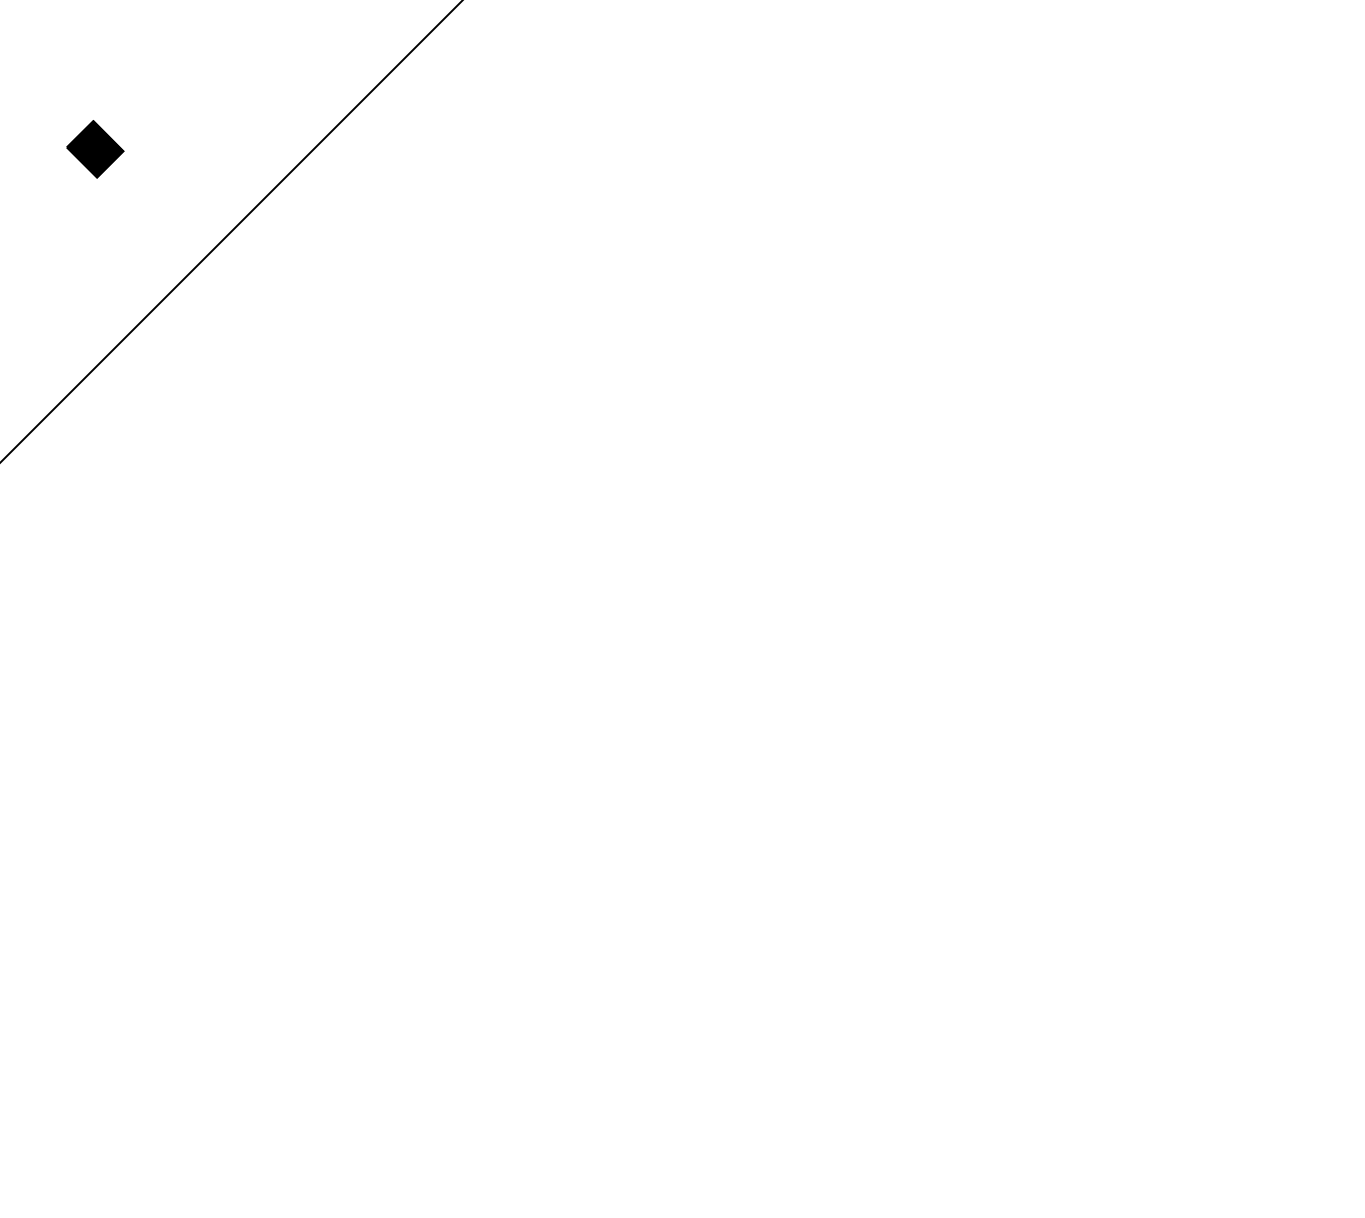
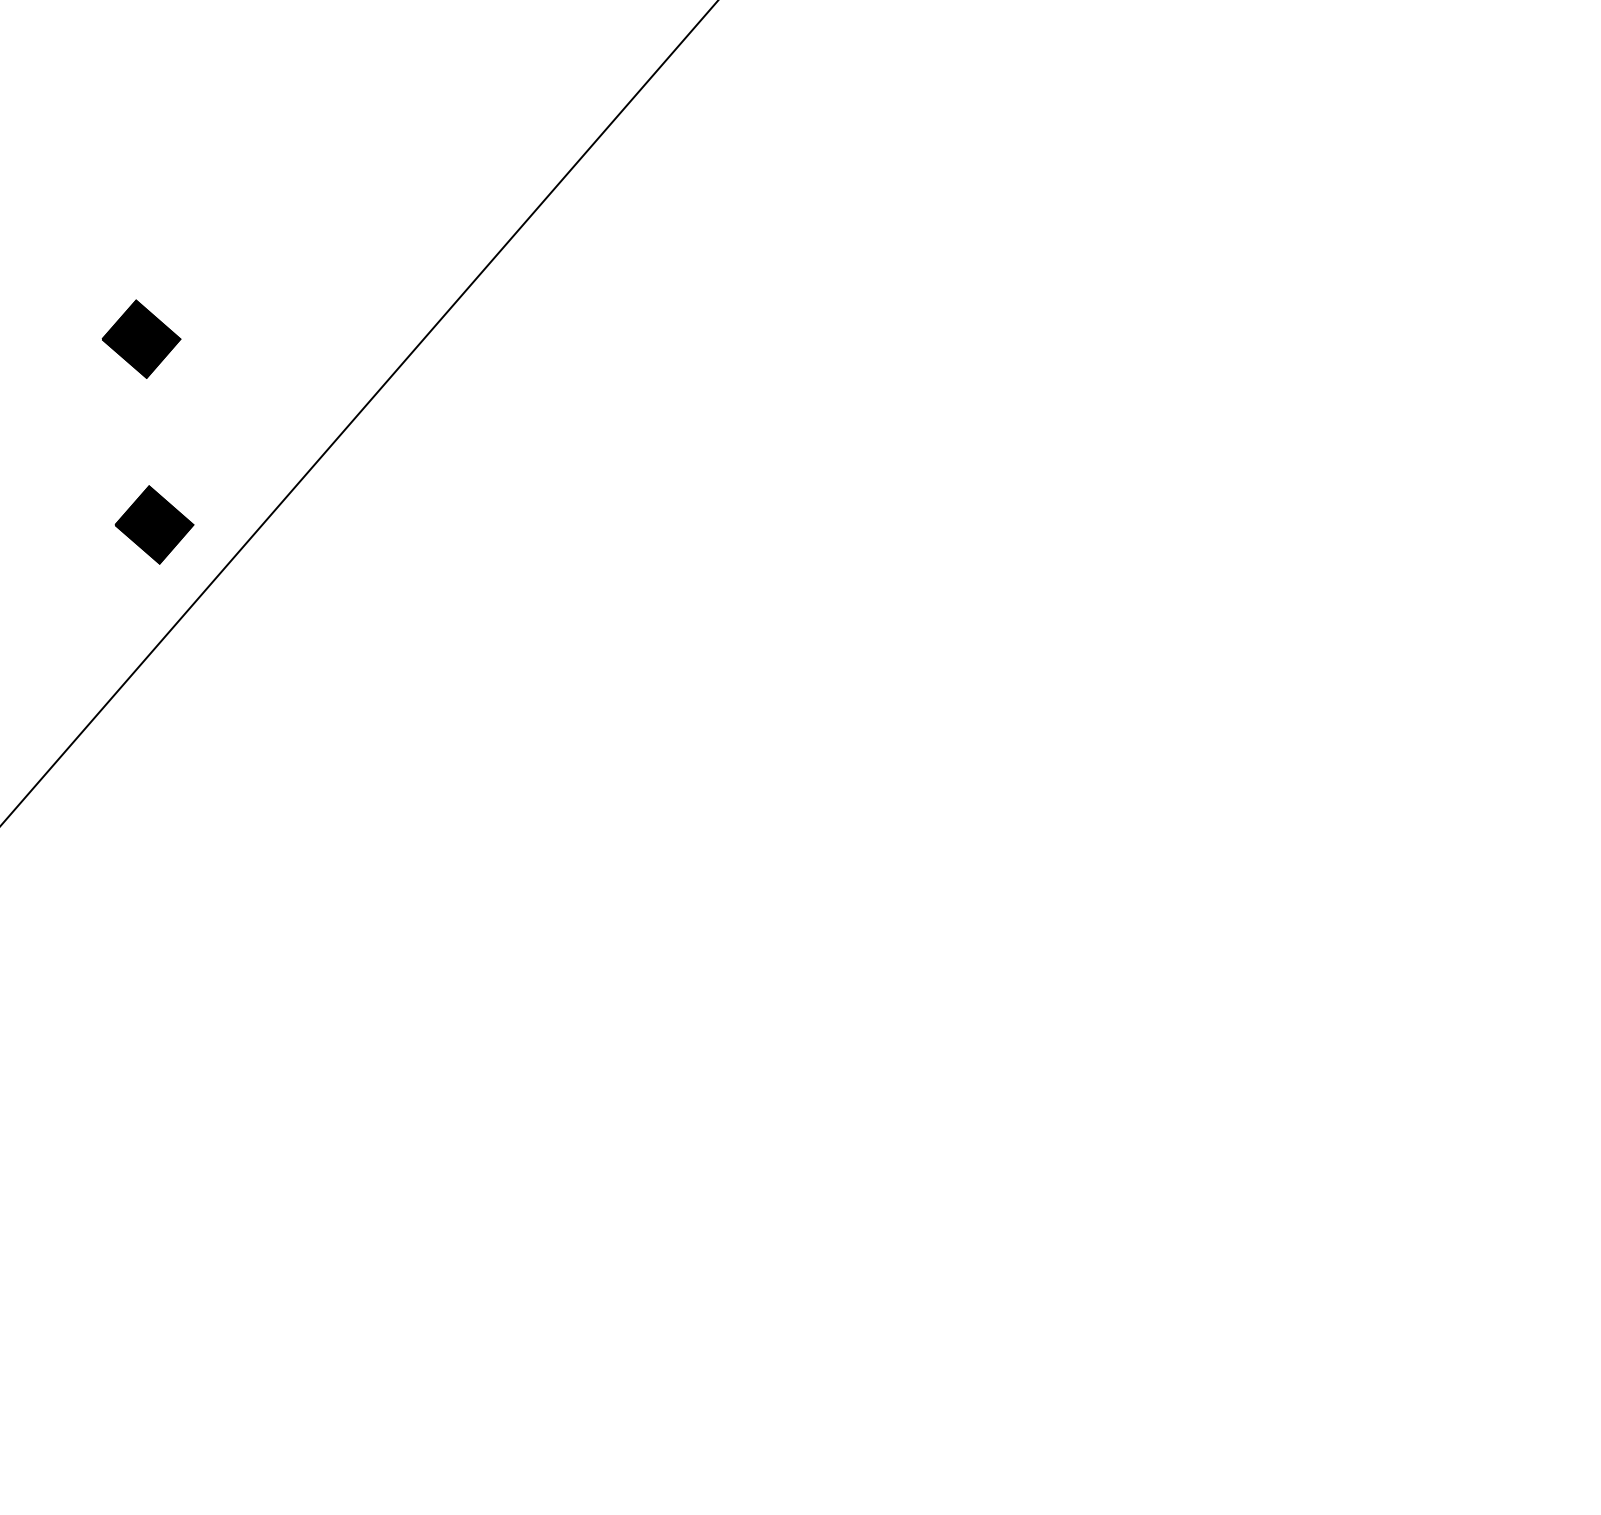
part: (95, 284) -> (154, 525), added

